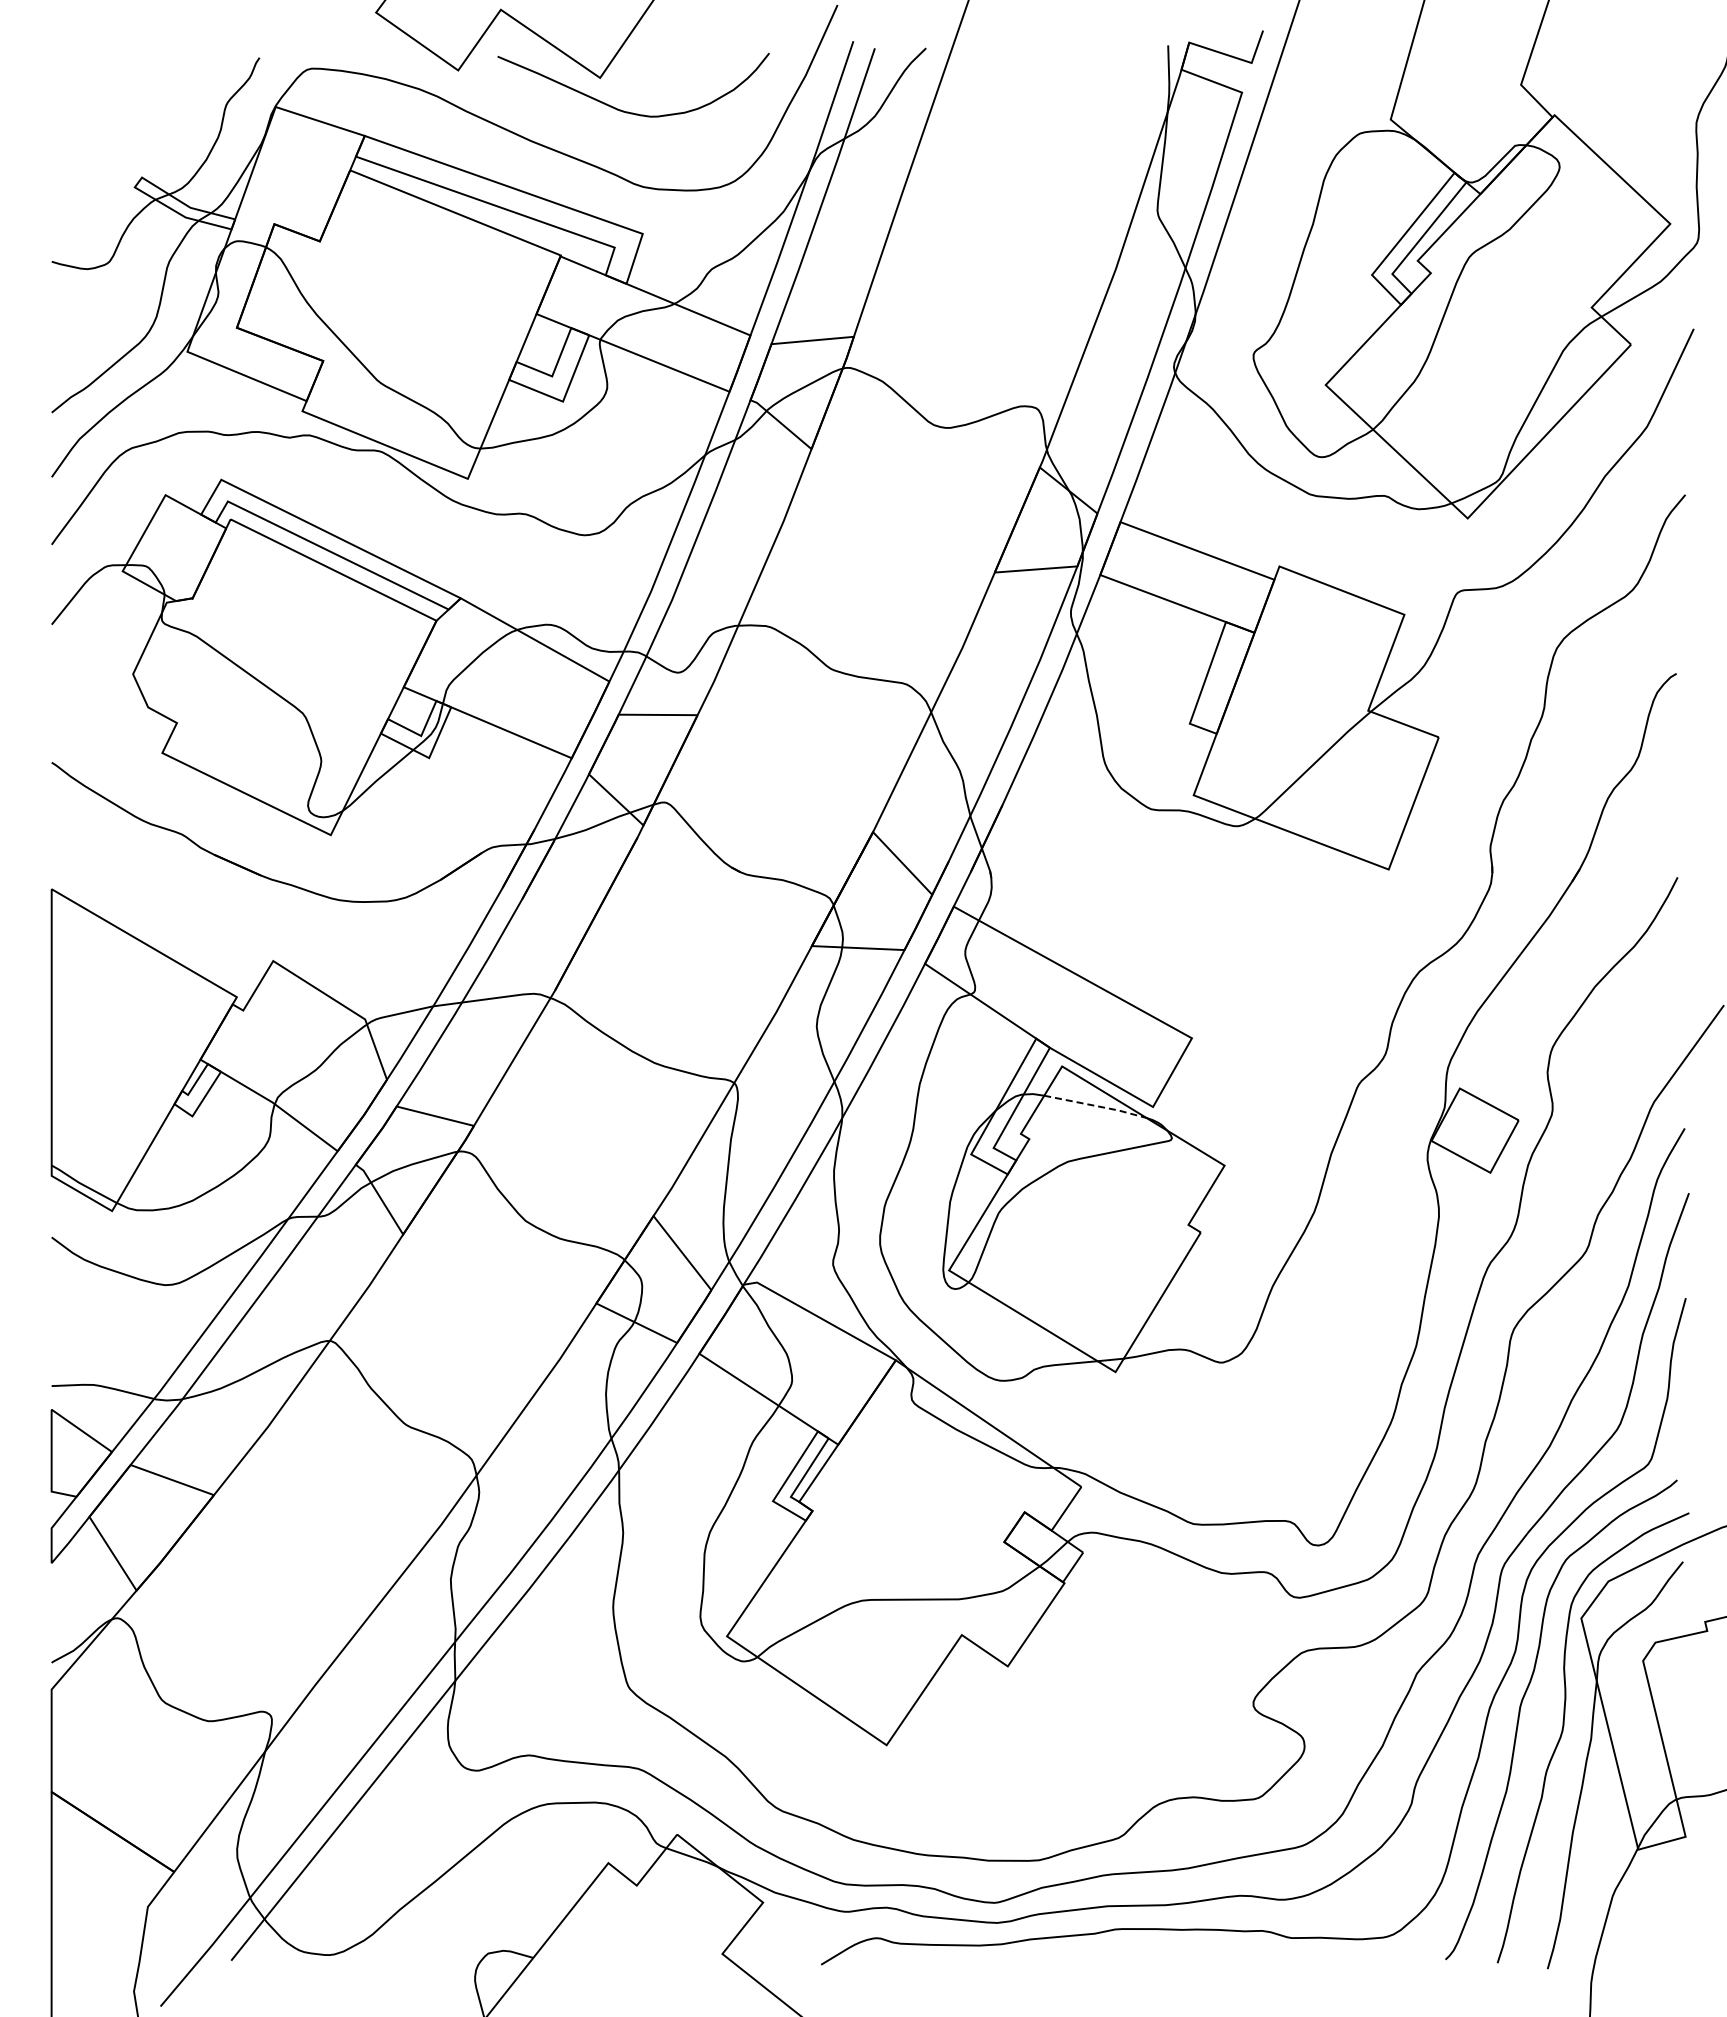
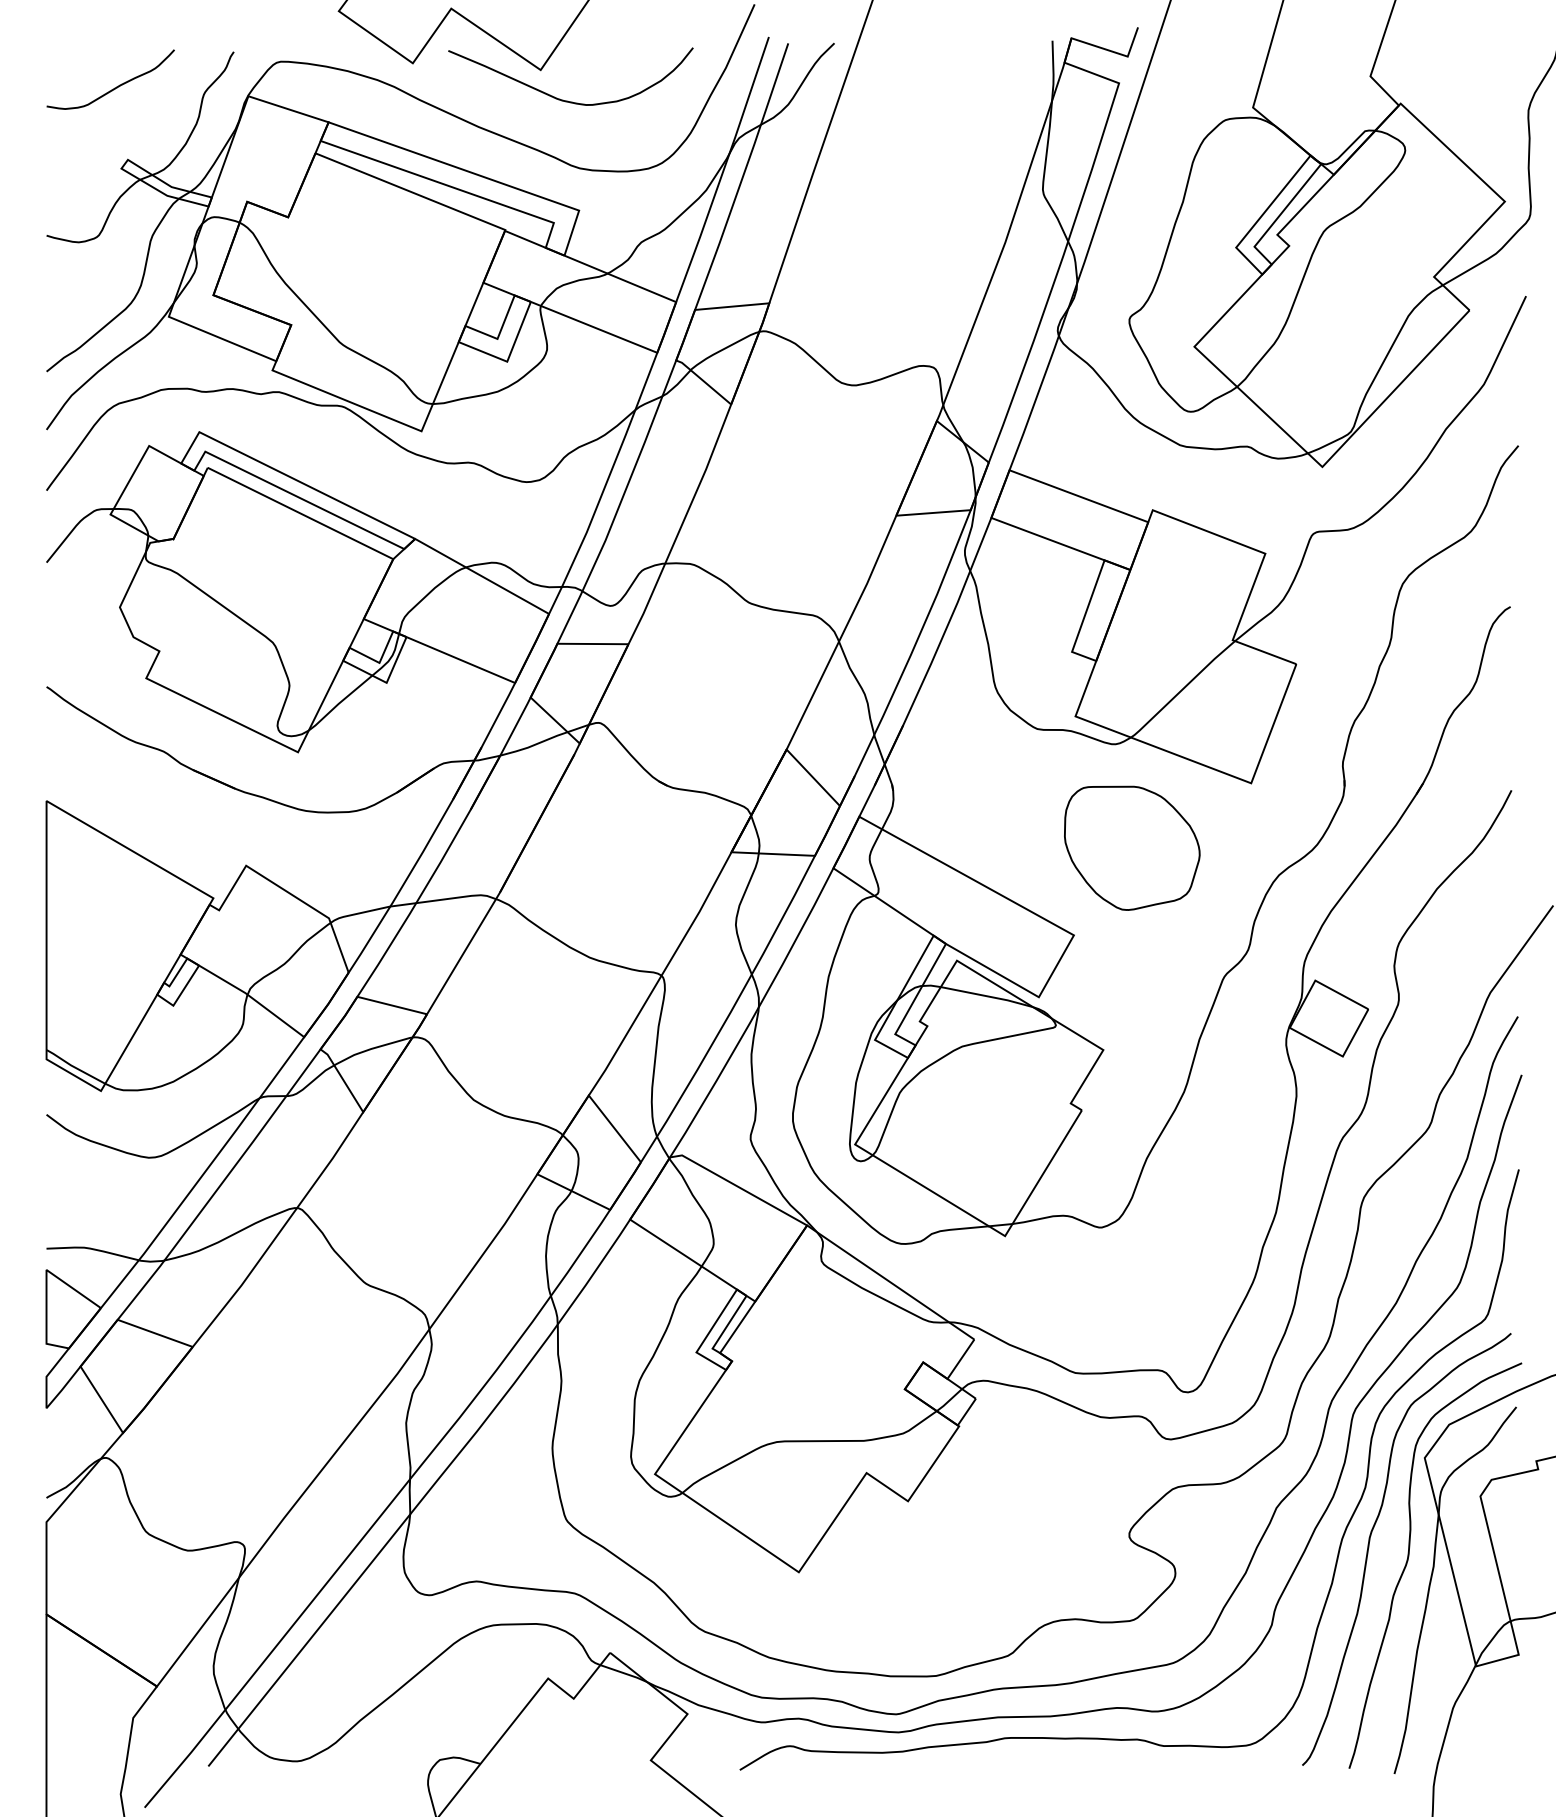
curve: (127, 97) -> (114, 87), added
part: (1256, 941) -> (1132, 848), added
line: (1096, 1106) -> (987, 996), dashed -> solid

